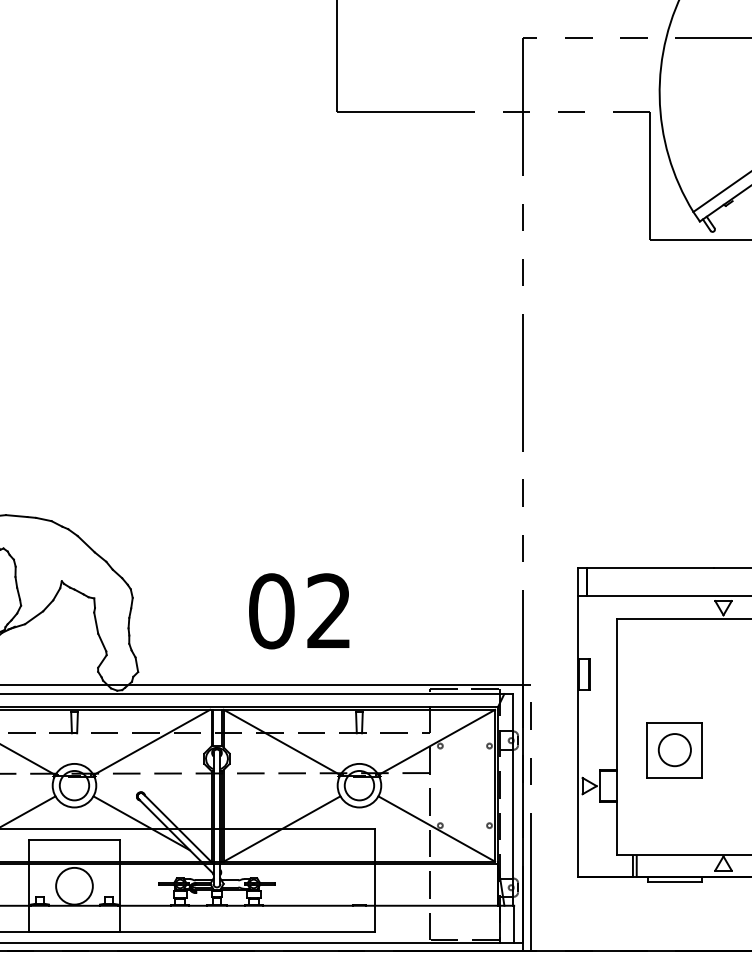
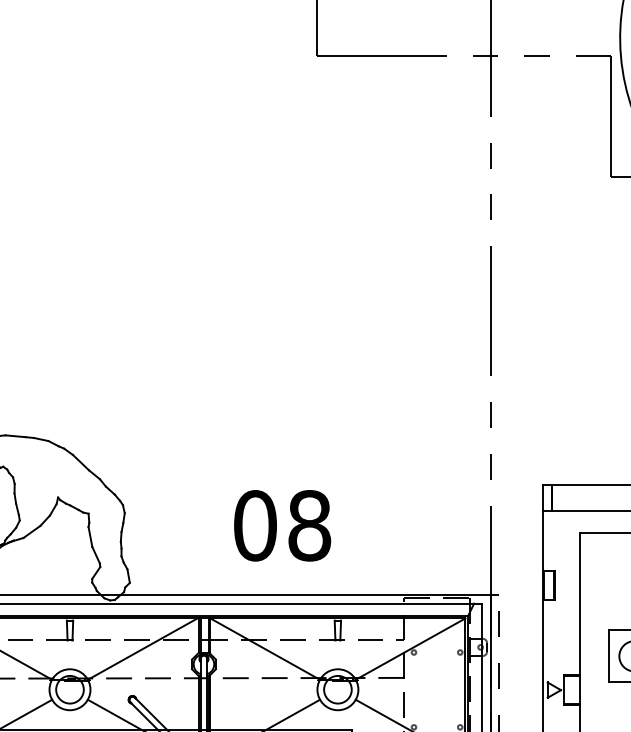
text: (329, 611) -> (309, 525), 02 -> 08

